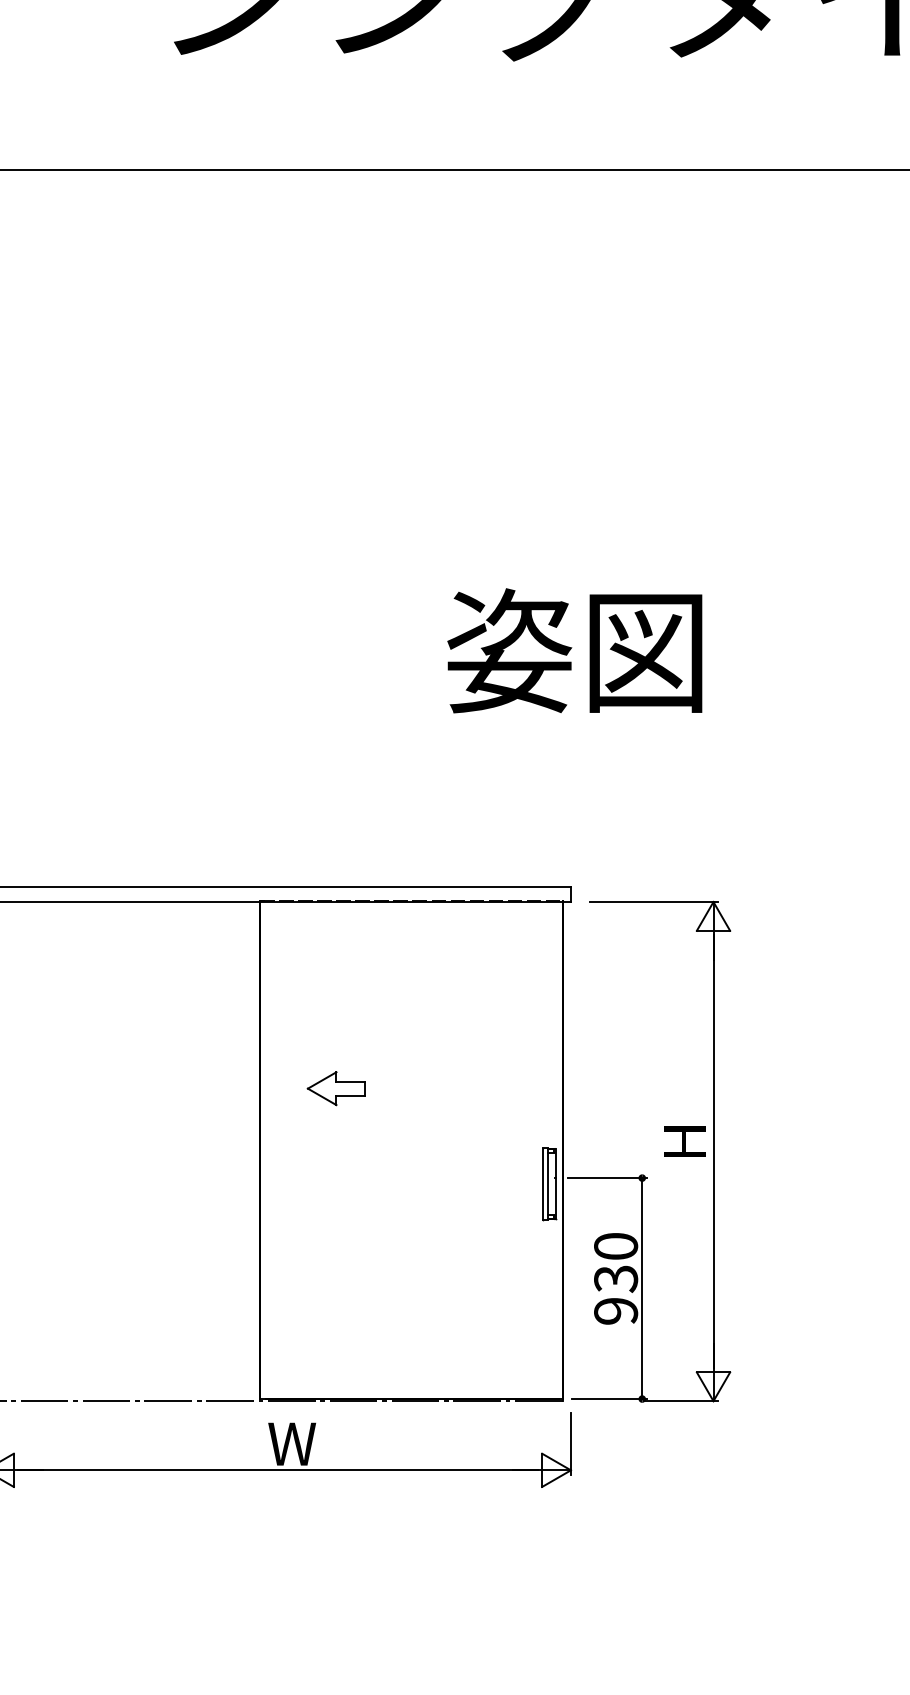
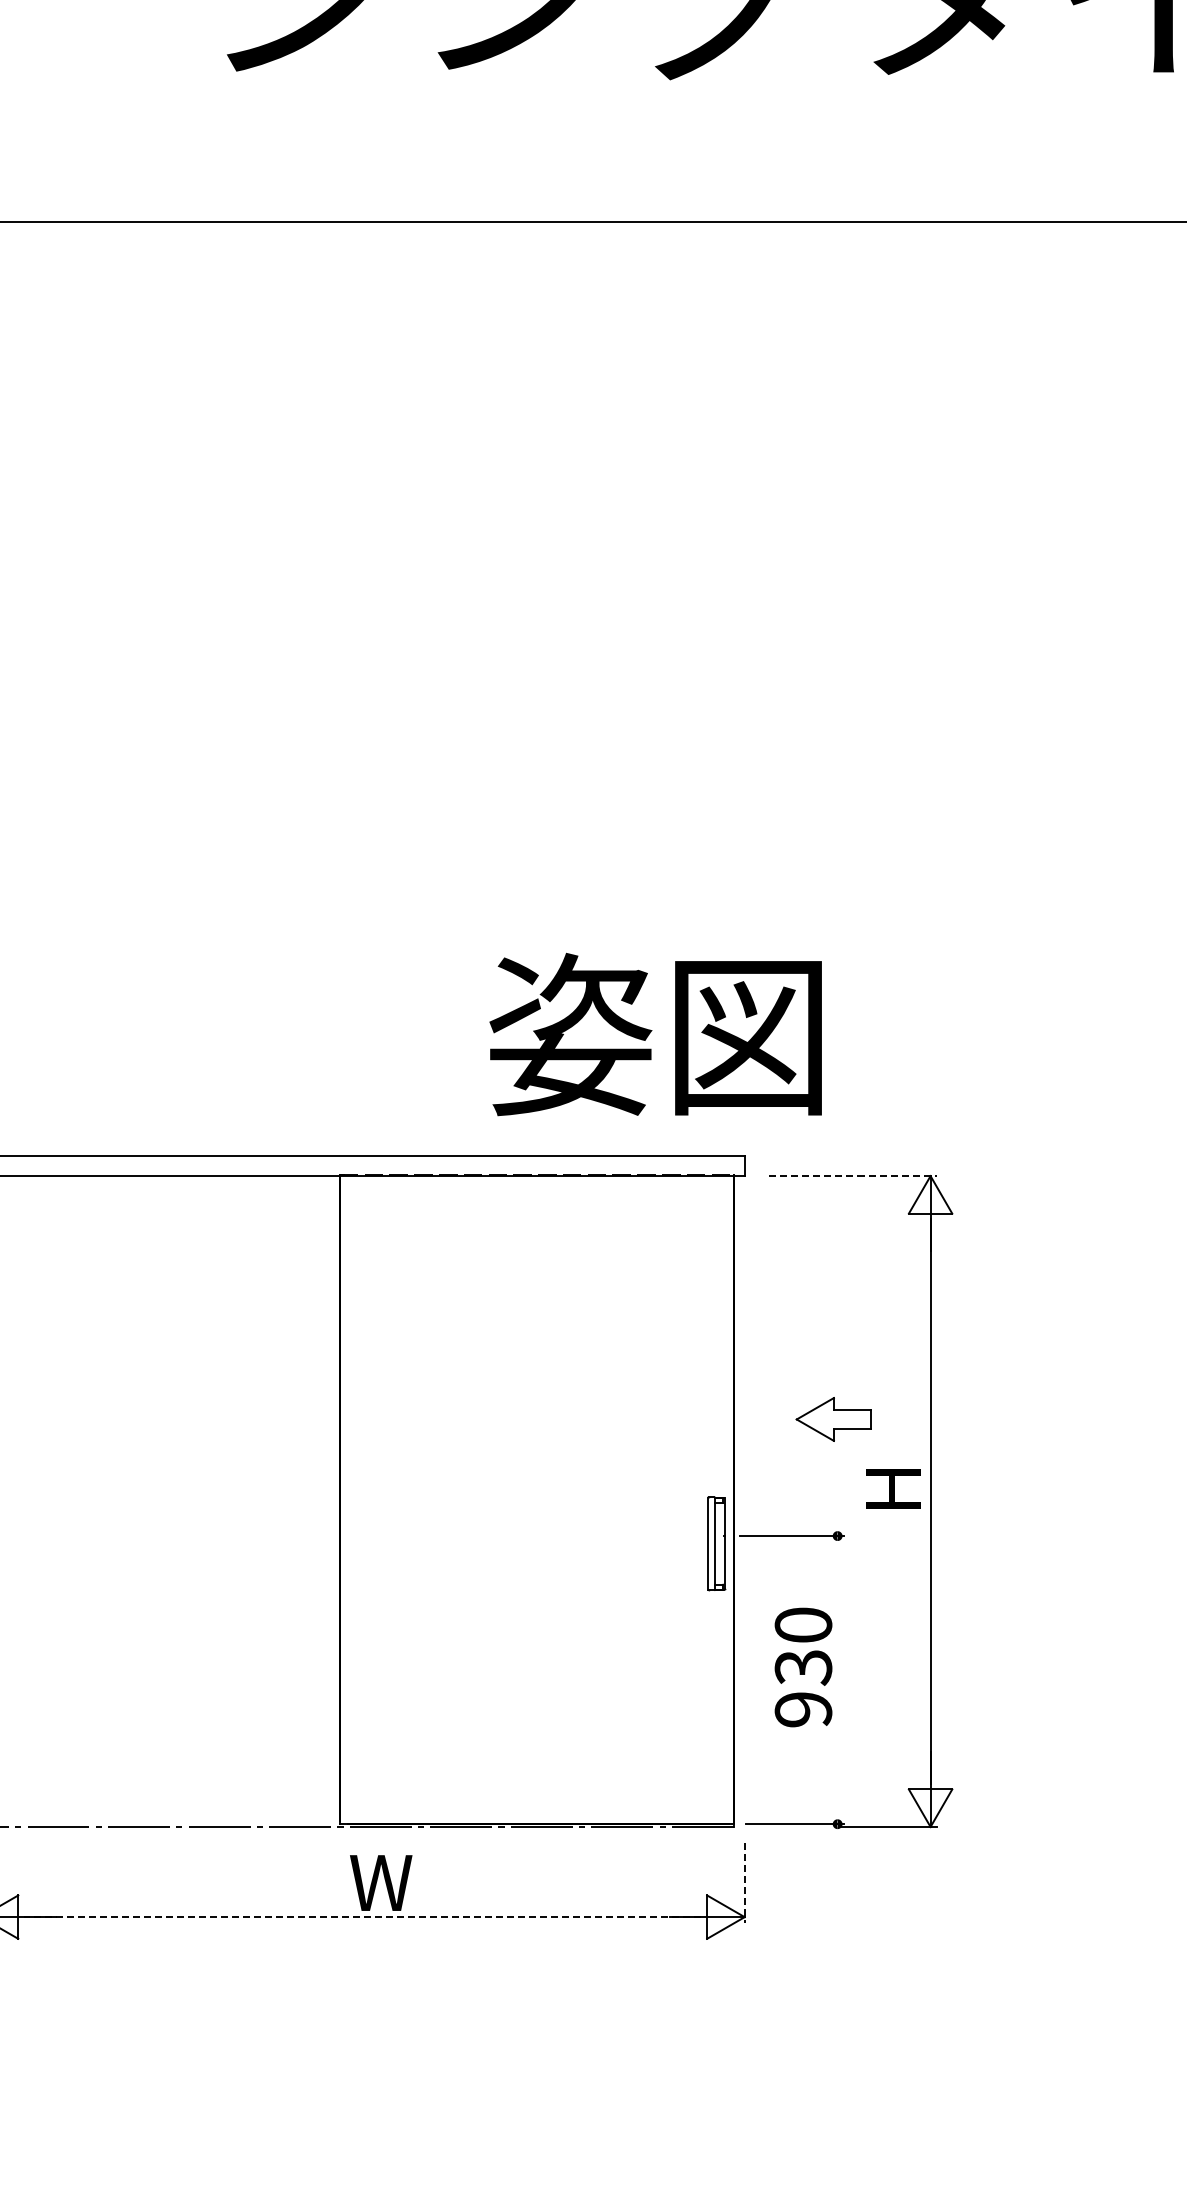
text: (574, 650) -> (655, 1034), moved
line: (654, 902) -> (853, 1176), solid -> dashed
part: (336, 1088) -> (833, 1419), moved
line: (642, 1288) -> (837, 1680), removed
line: (570, 1444) -> (744, 1883), solid -> dashed
line: (277, 1470) -> (362, 1917), solid -> dashed

